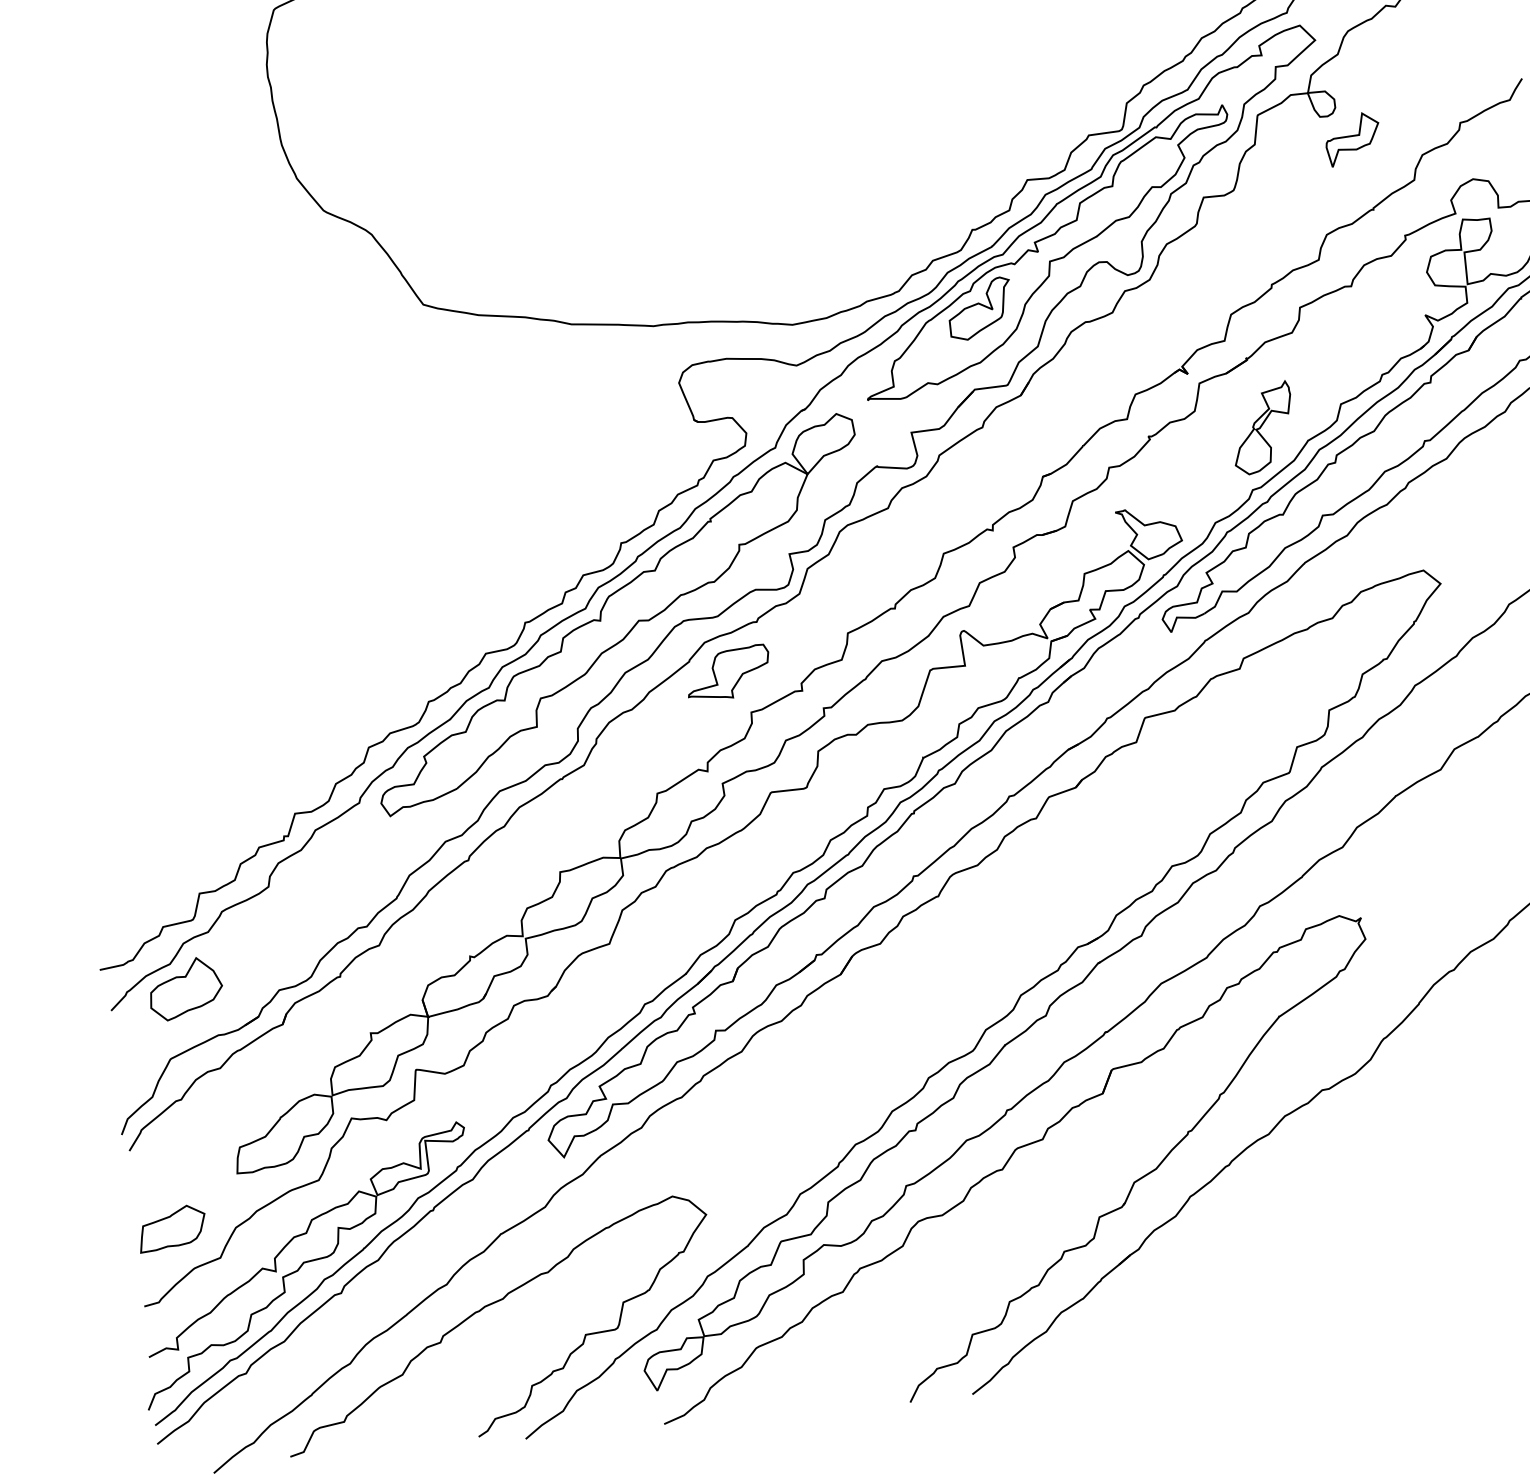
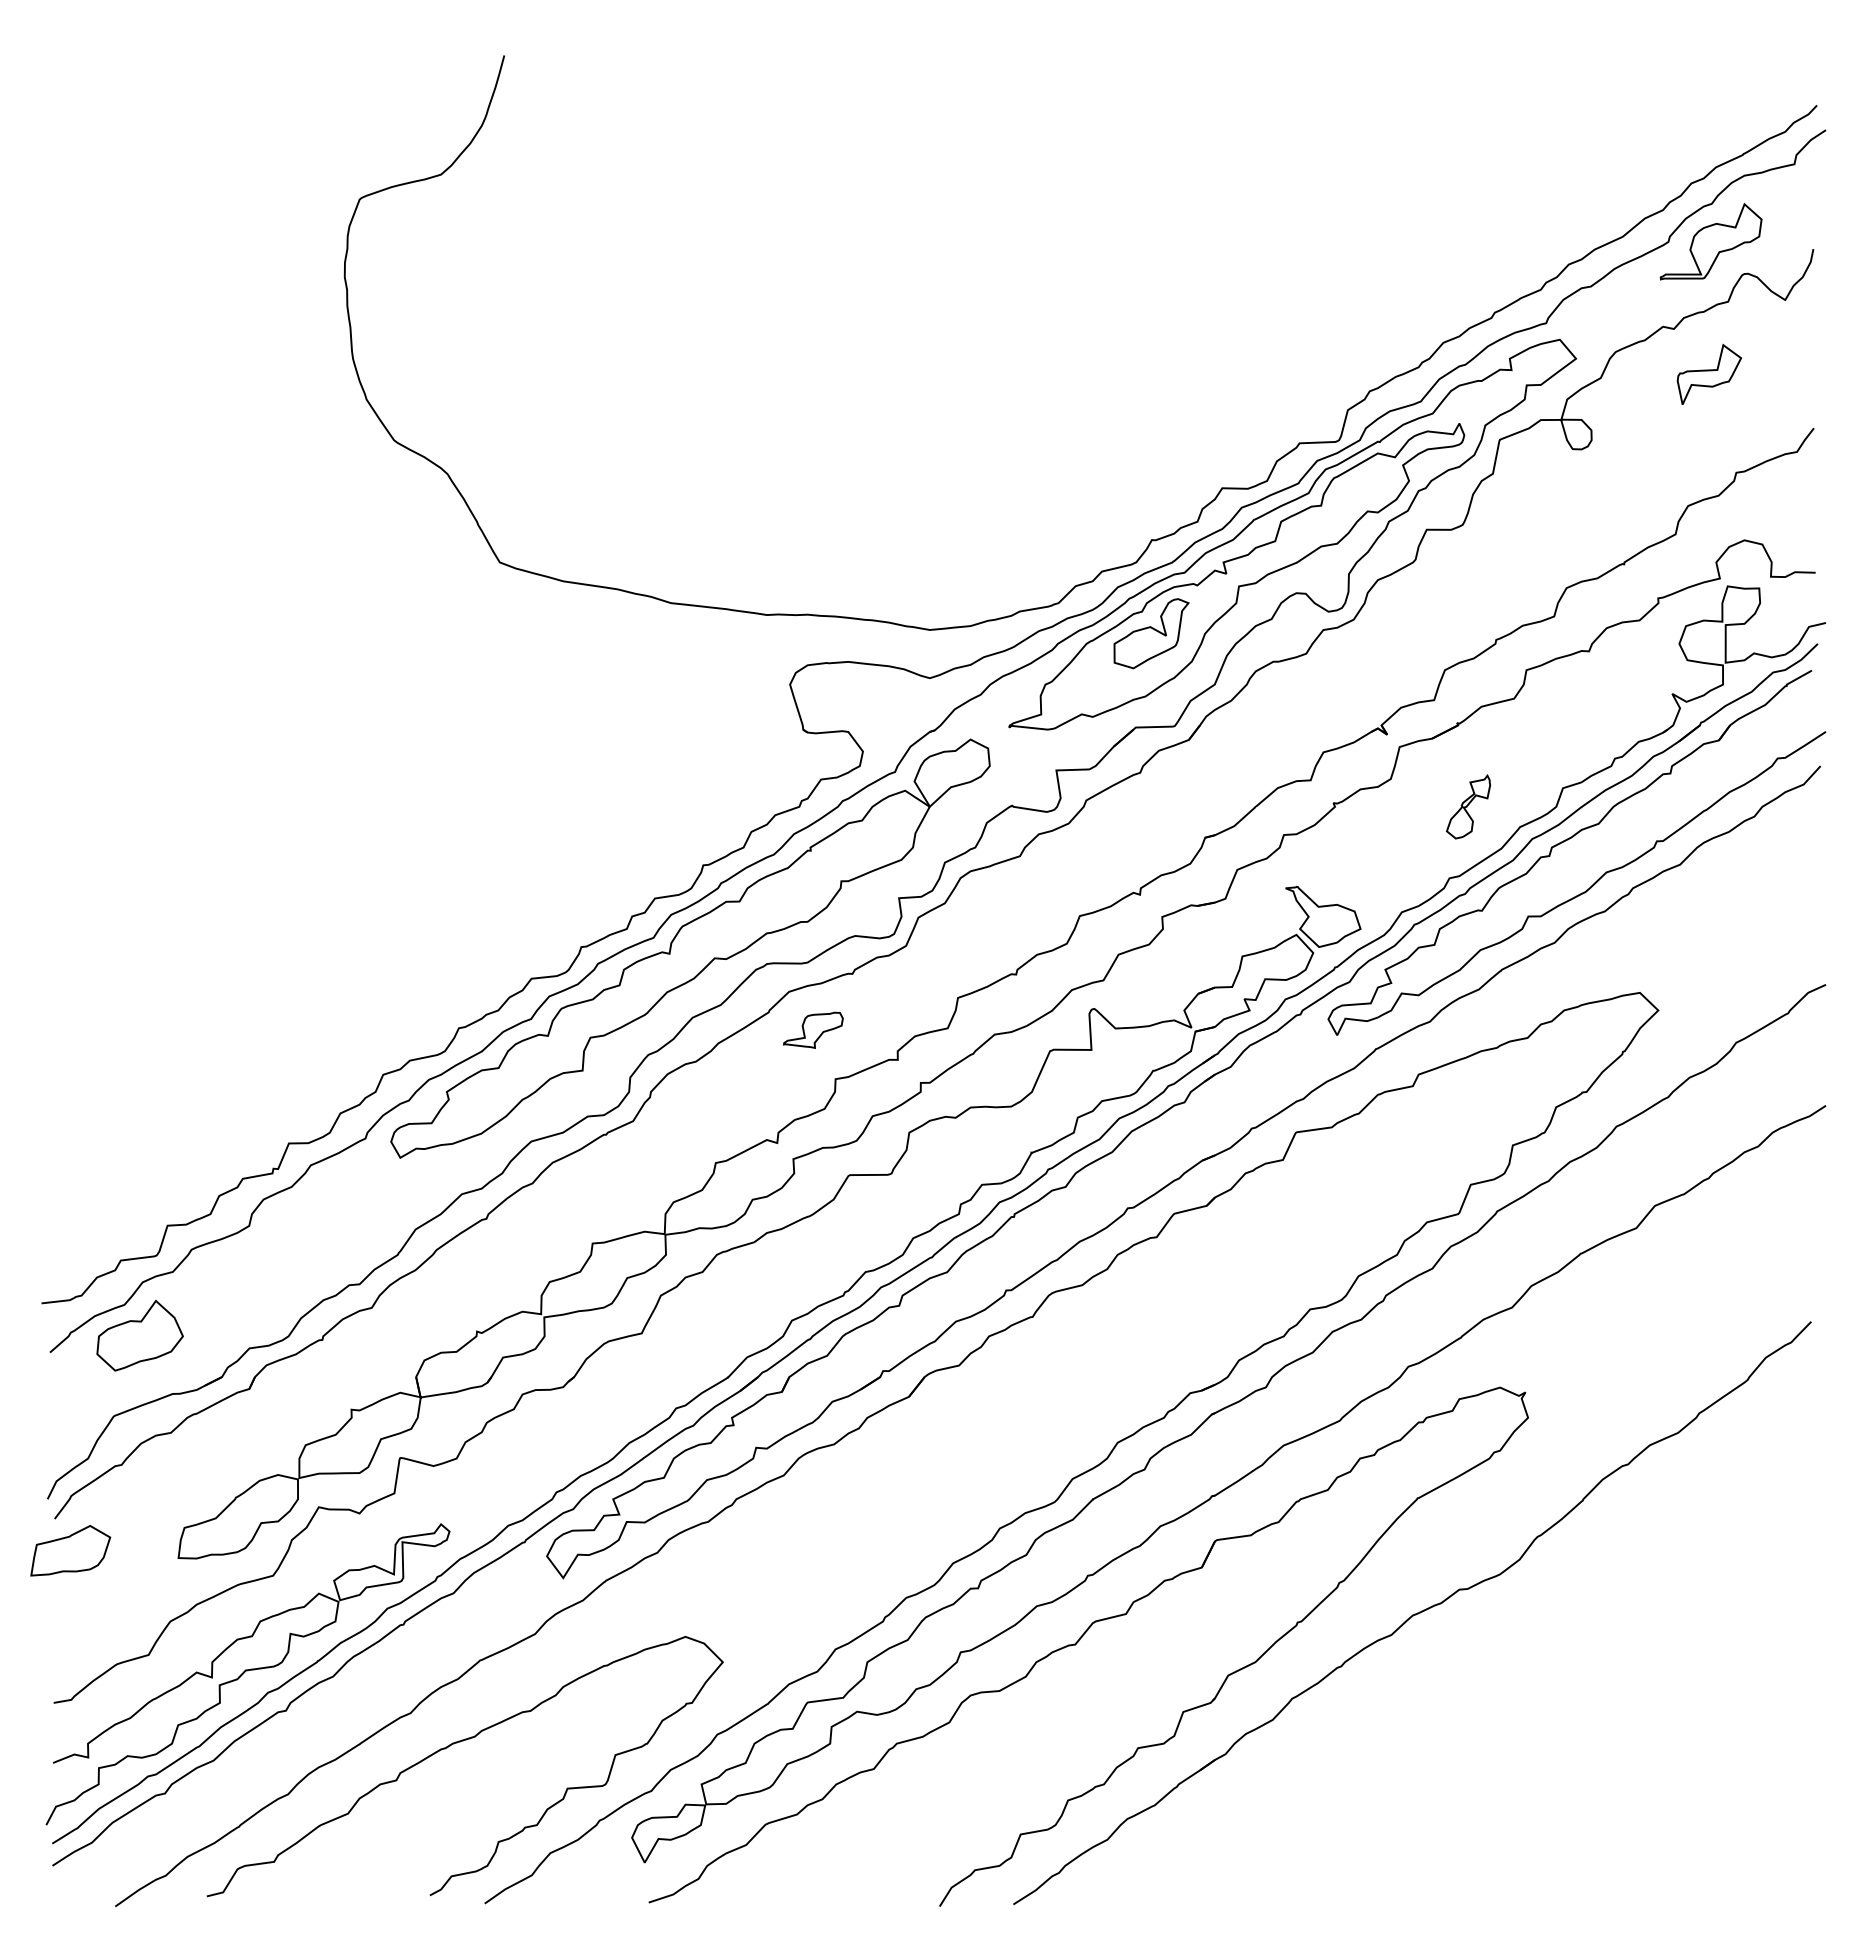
part: (1351, 138) -> (1708, 373), moved
part: (1262, 427) -> (1468, 806), size x0.6
part: (728, 673) -> (813, 1030), size x0.6
part: (172, 1228) -> (70, 1550), moved

